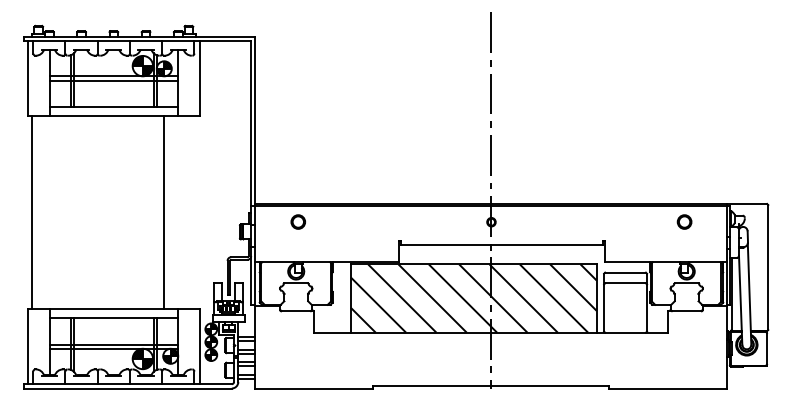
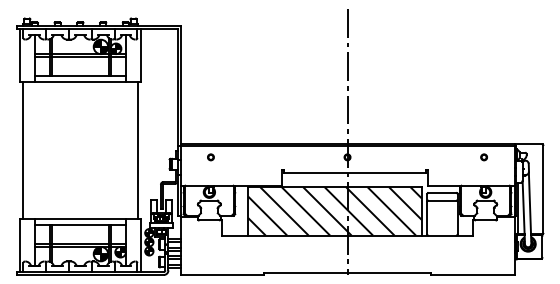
line: (164, 212) -> (138, 150), moved
part: (298, 222) -> (211, 157), size x0.62
part: (684, 222) -> (484, 157), size x0.62

